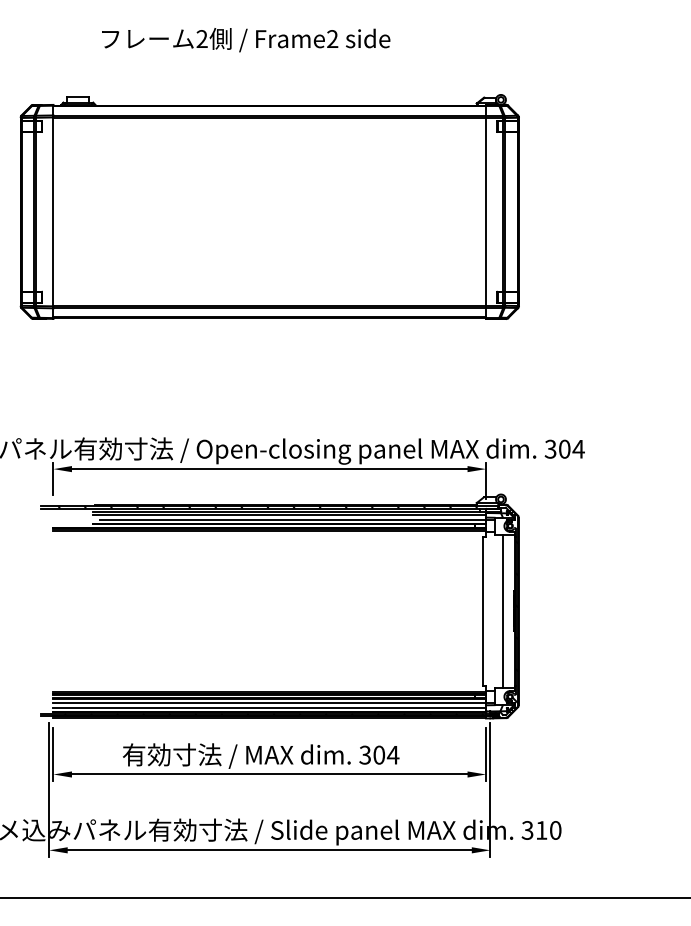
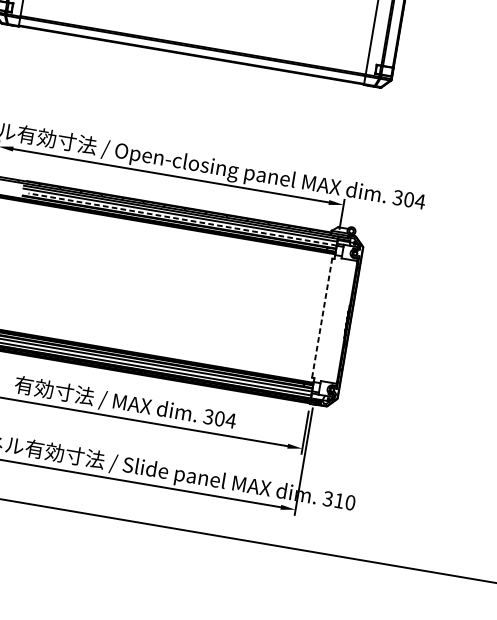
line: (292, 519) -> (182, 219), solid -> dashed
line: (483, 611) -> (322, 318), solid -> dashed
line: (503, 611) -> (338, 320), removed

